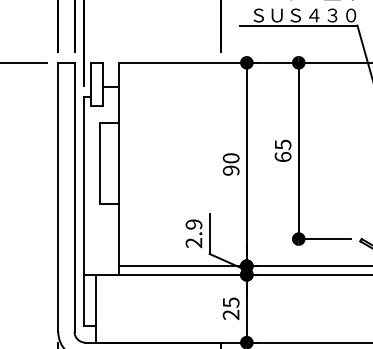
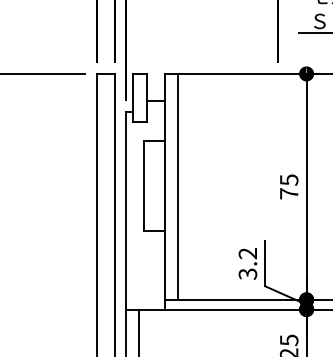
line: (131, 164) -> (178, 186), added
text: (230, 164) -> (288, 186), 90 -> 75
text: (194, 233) -> (248, 263), 2.9 -> 3.2

